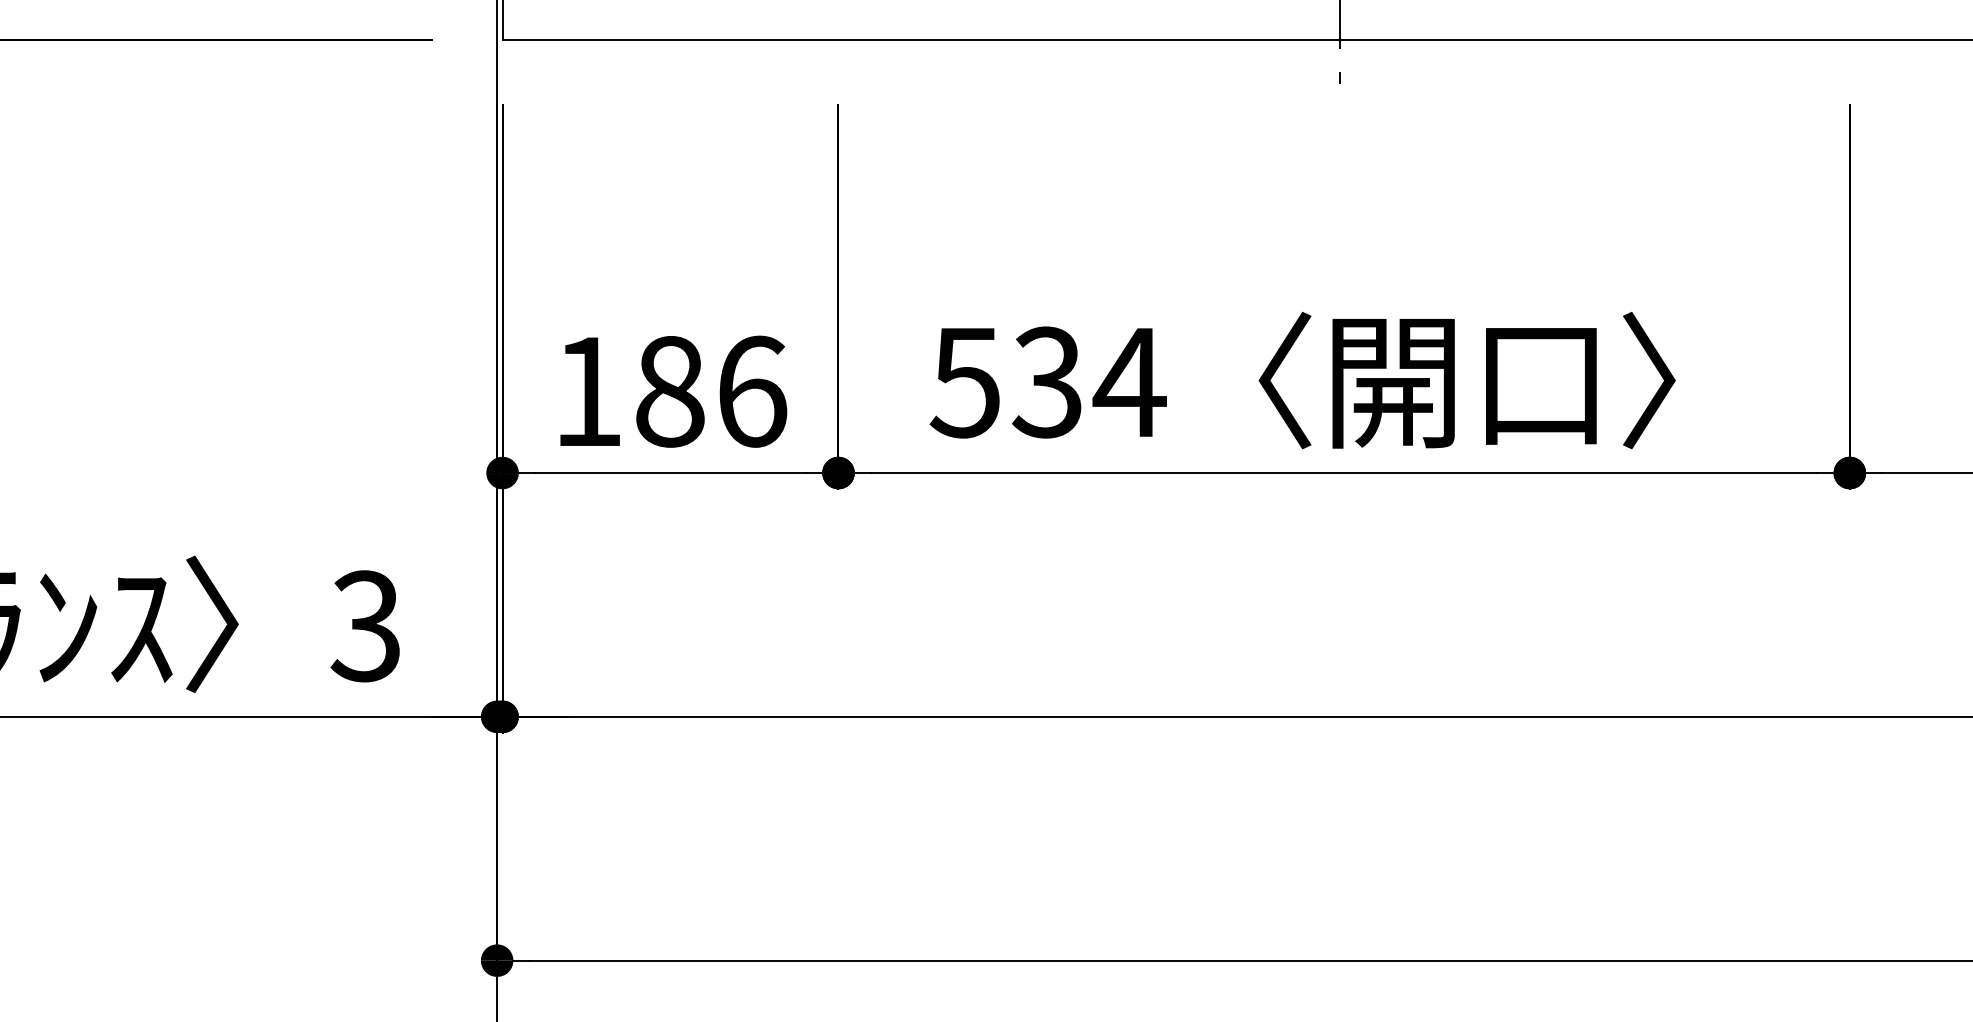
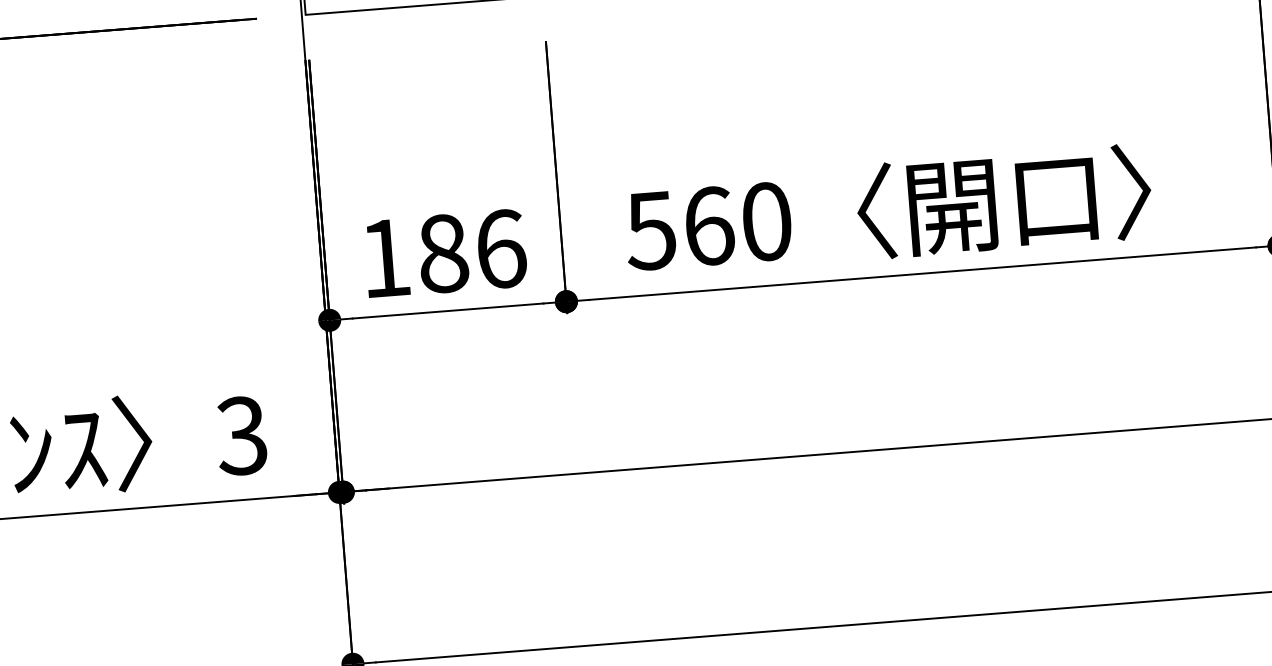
text: (1089, 382) -> (738, 223), 534 -> 560

